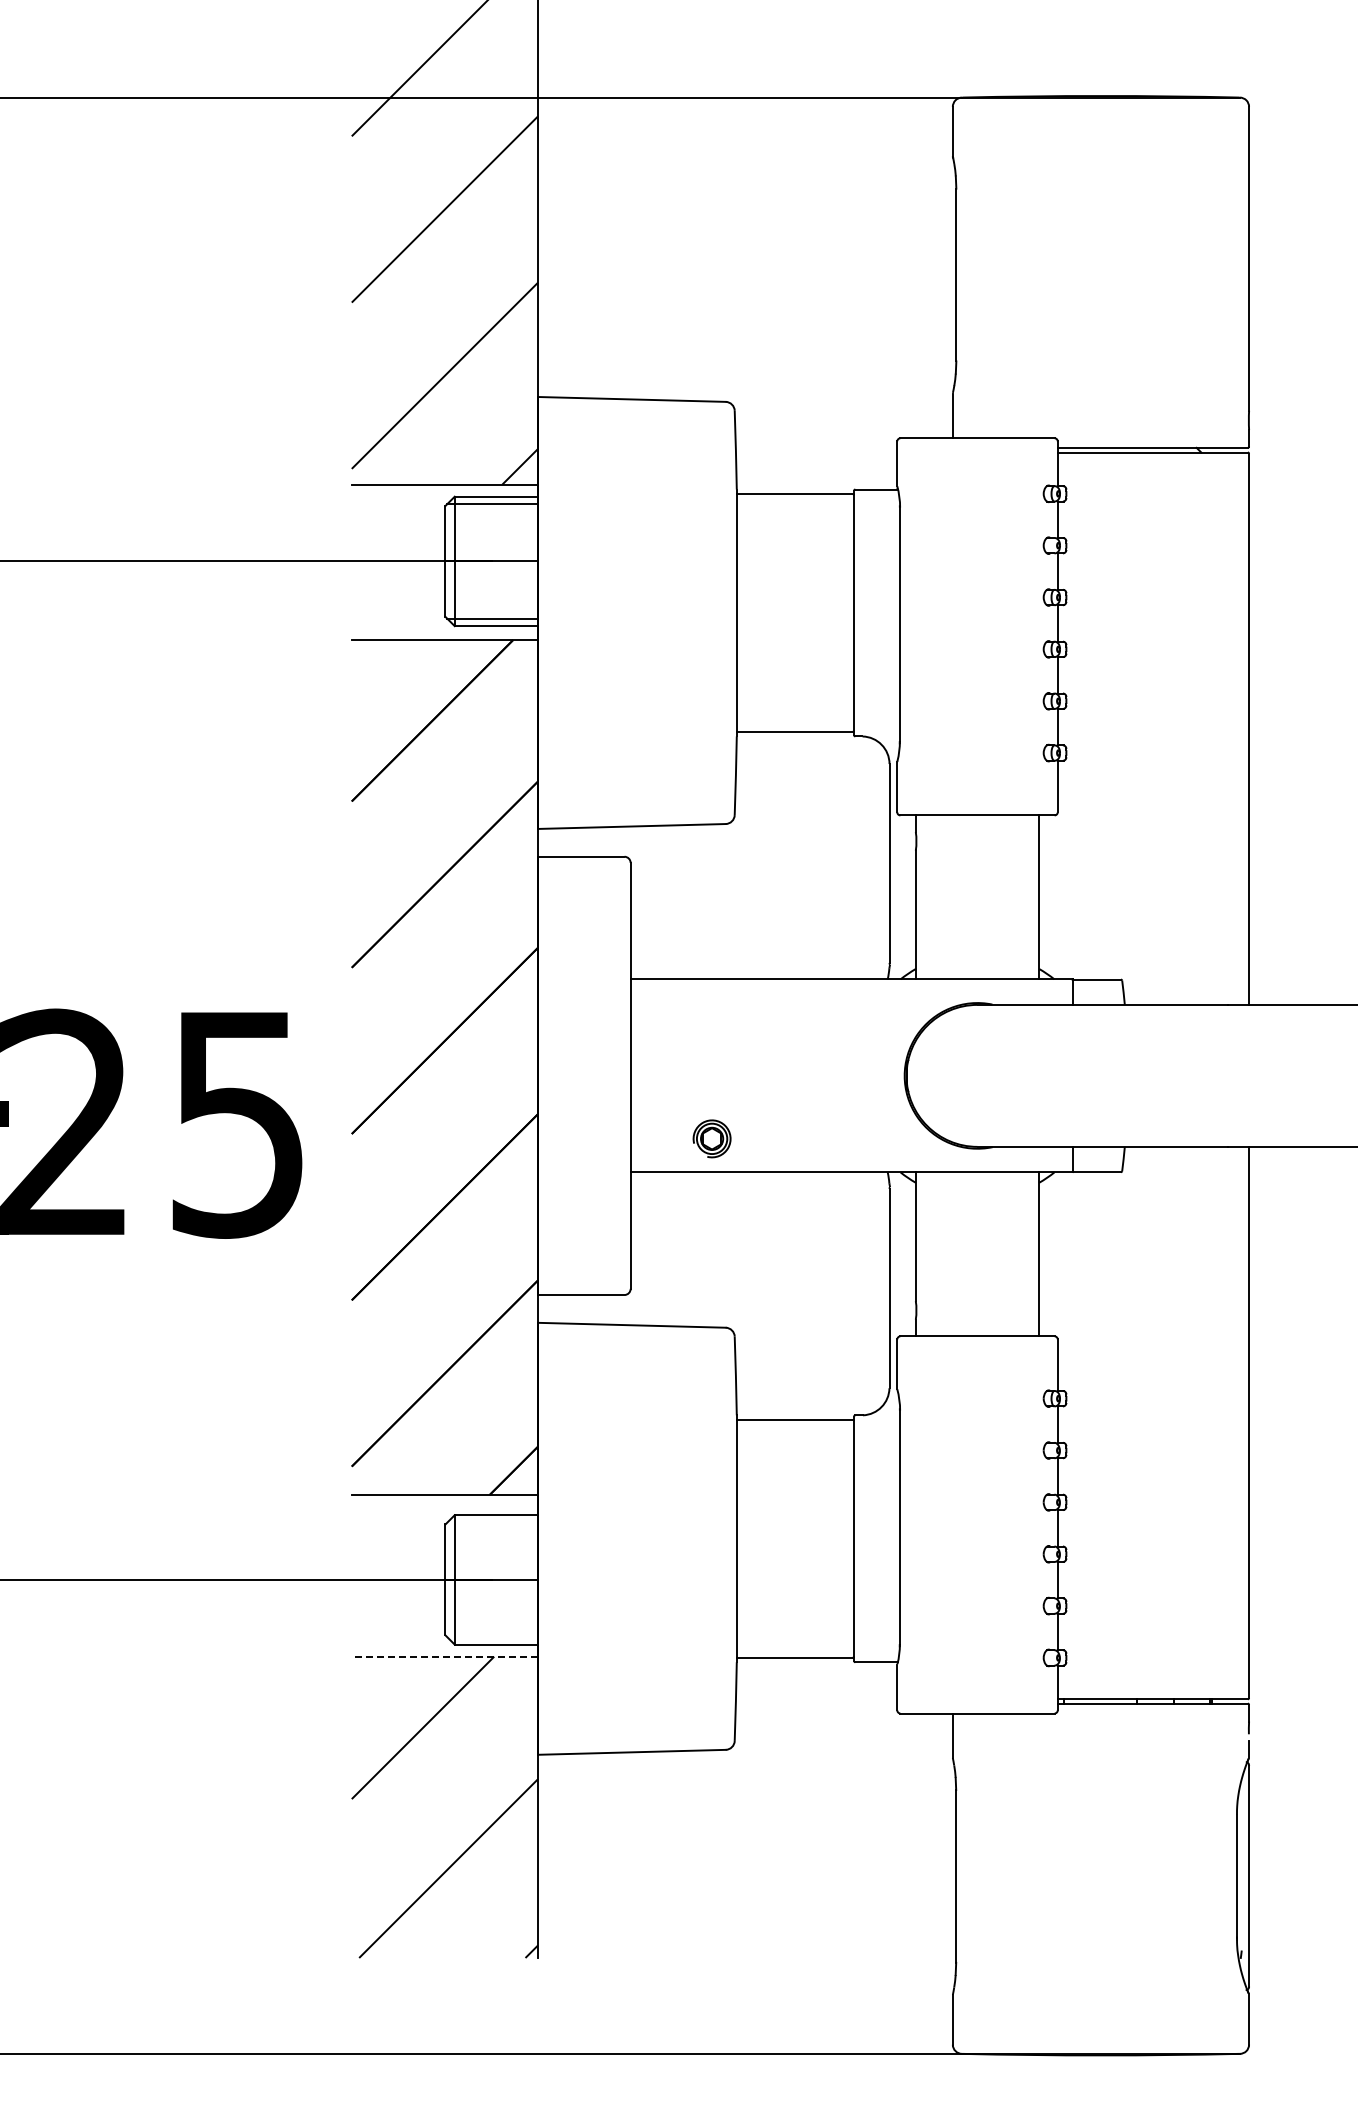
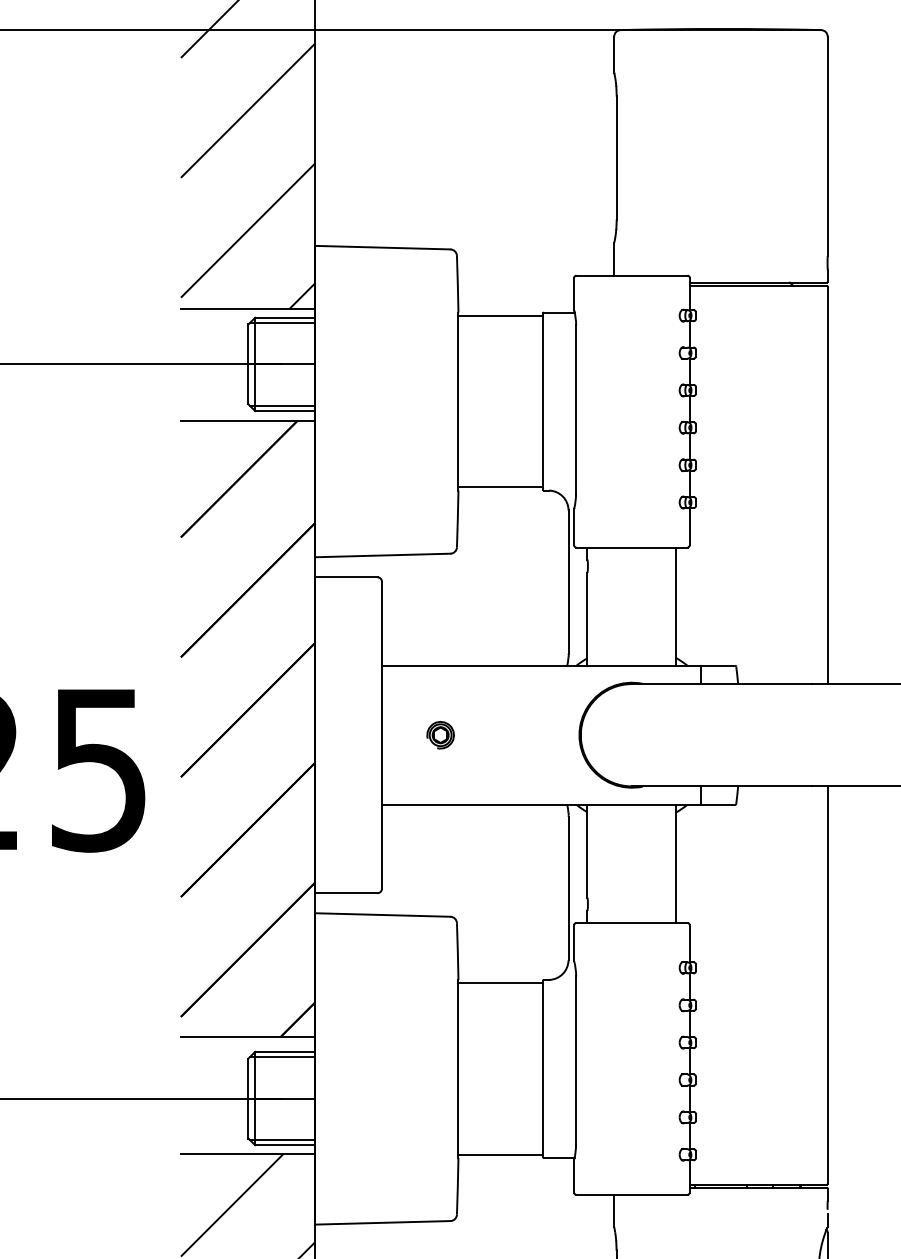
part: (711, 1138) -> (440, 734), moved
line: (492, 1522) -> (282, 1057), added
line: (492, 1637) -> (282, 1140), added
line: (444, 1656) -> (247, 1153), dashed -> solid

